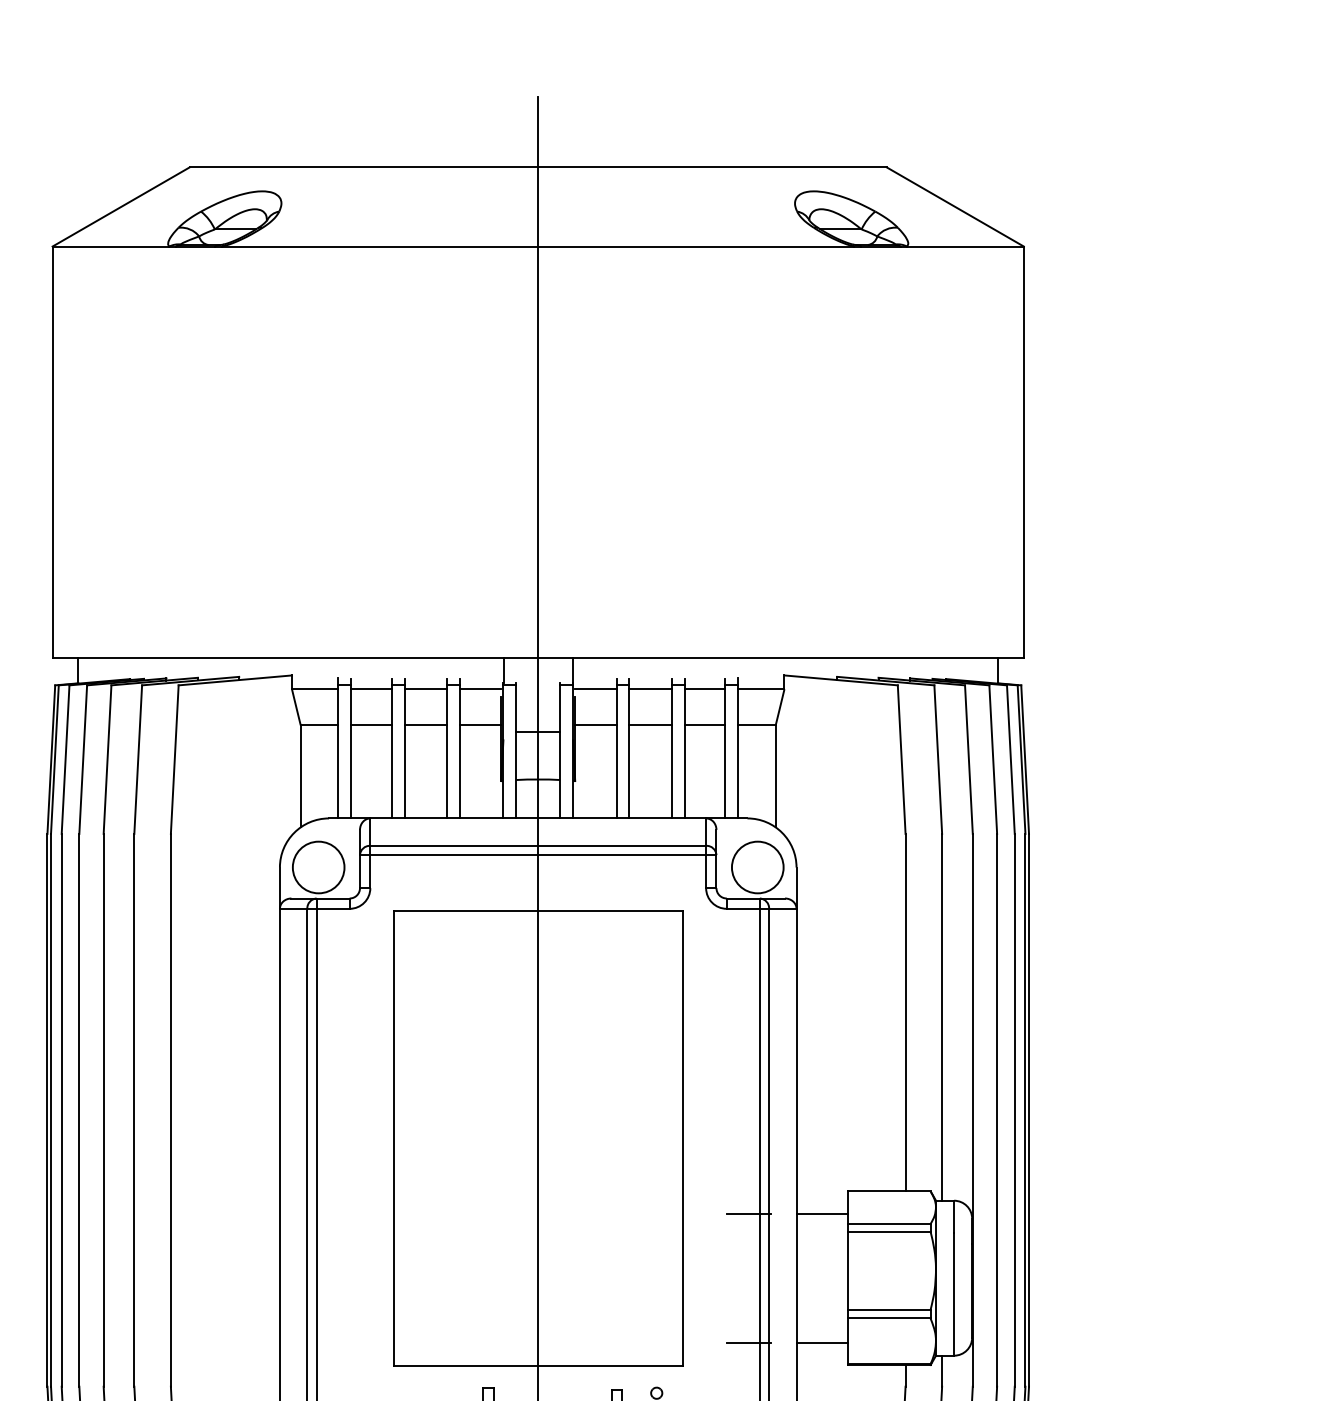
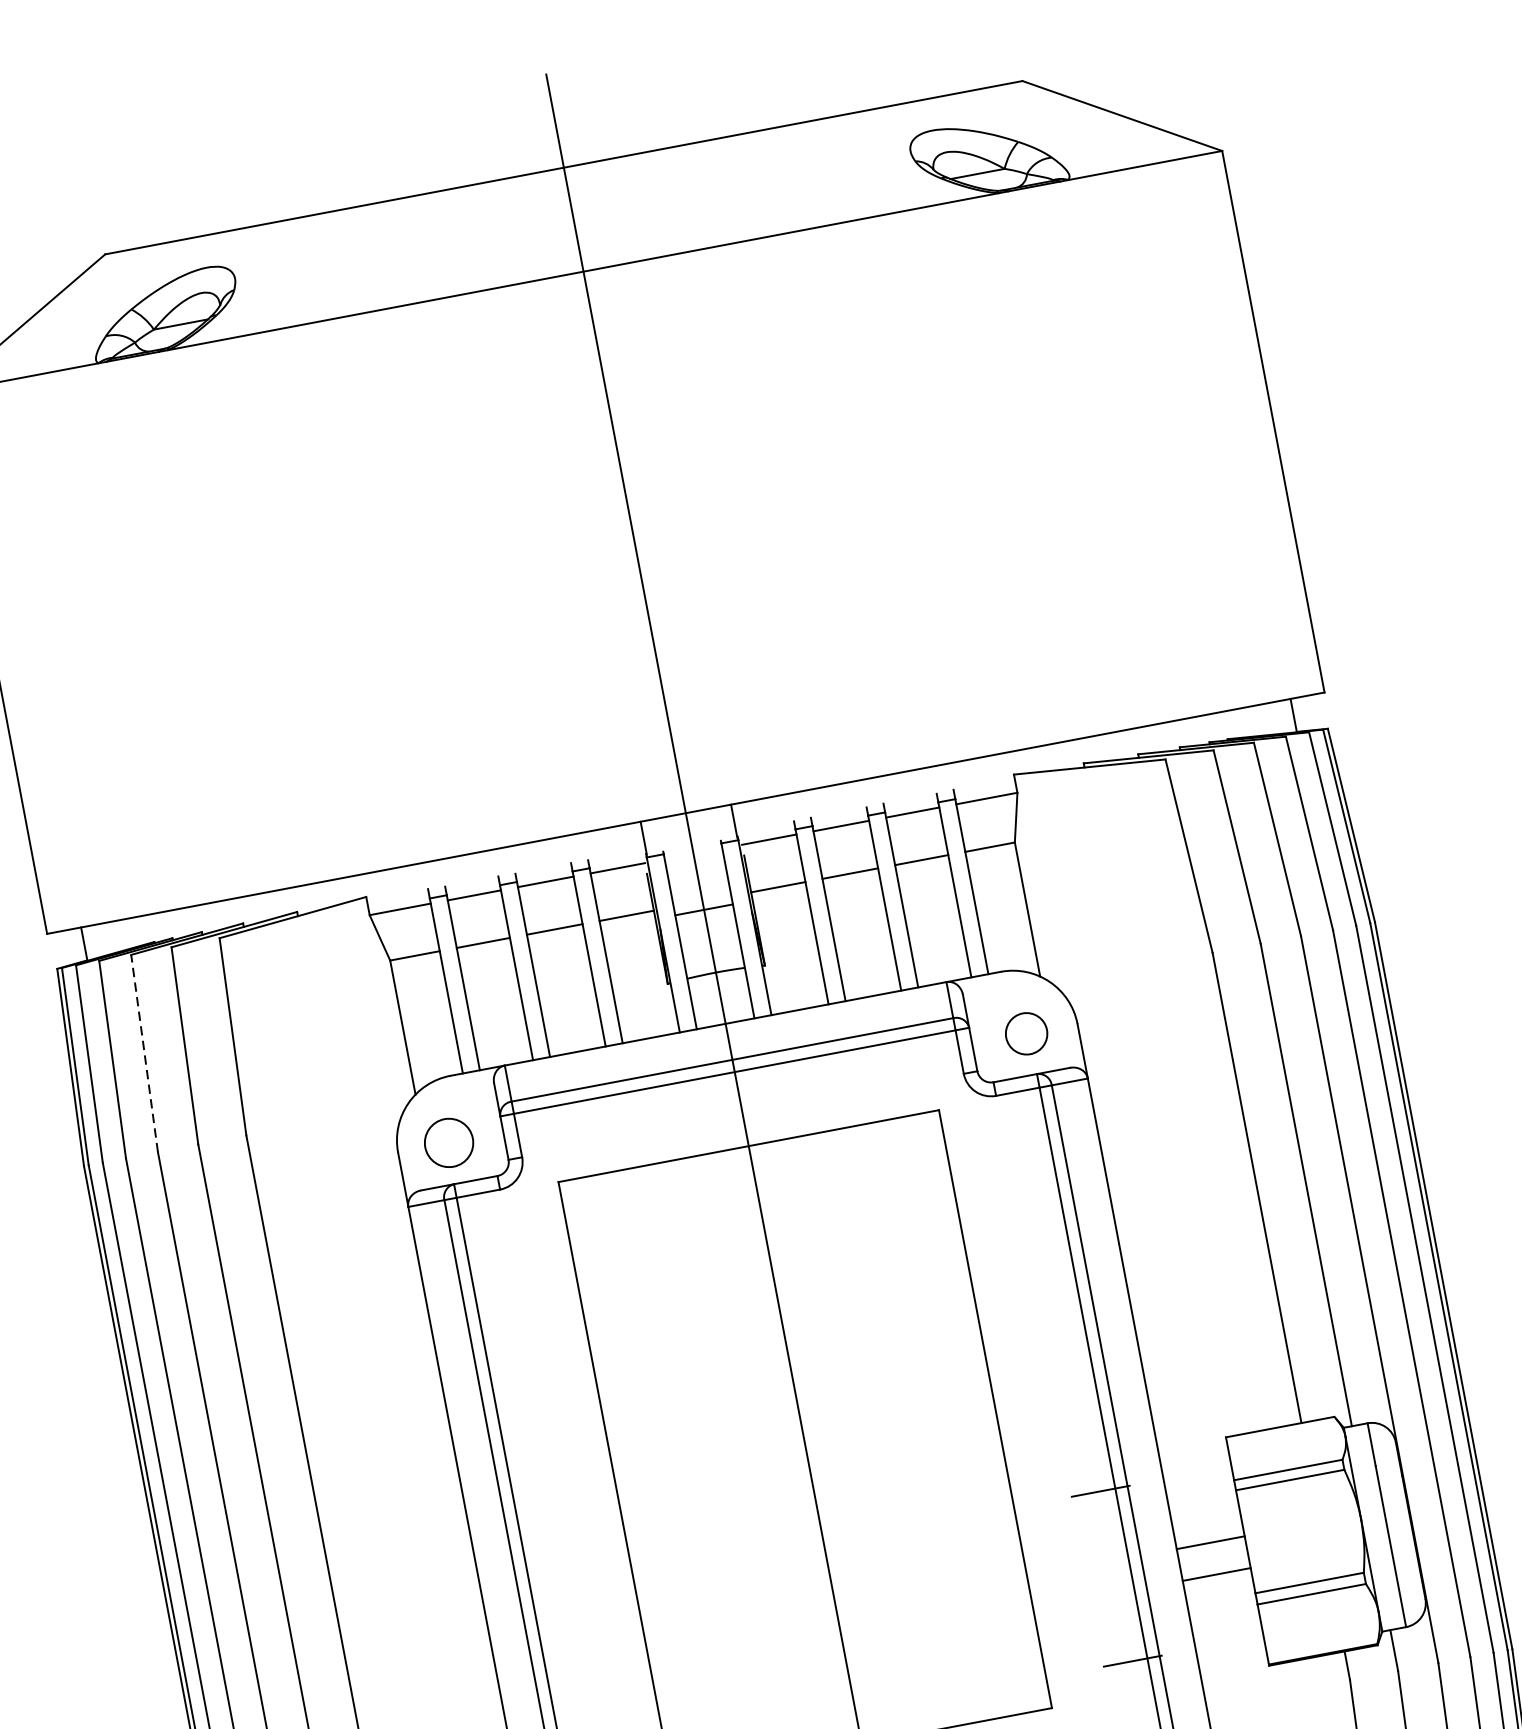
line: (107, 759) -> (144, 1053), solid -> dashed
circle: (318, 867) -> (448, 1142), size x0.7
circle: (757, 867) -> (1026, 1033), size x0.6
line: (822, 1213) -> (1210, 1542), moved
line: (822, 1342) -> (1216, 1574), moved

